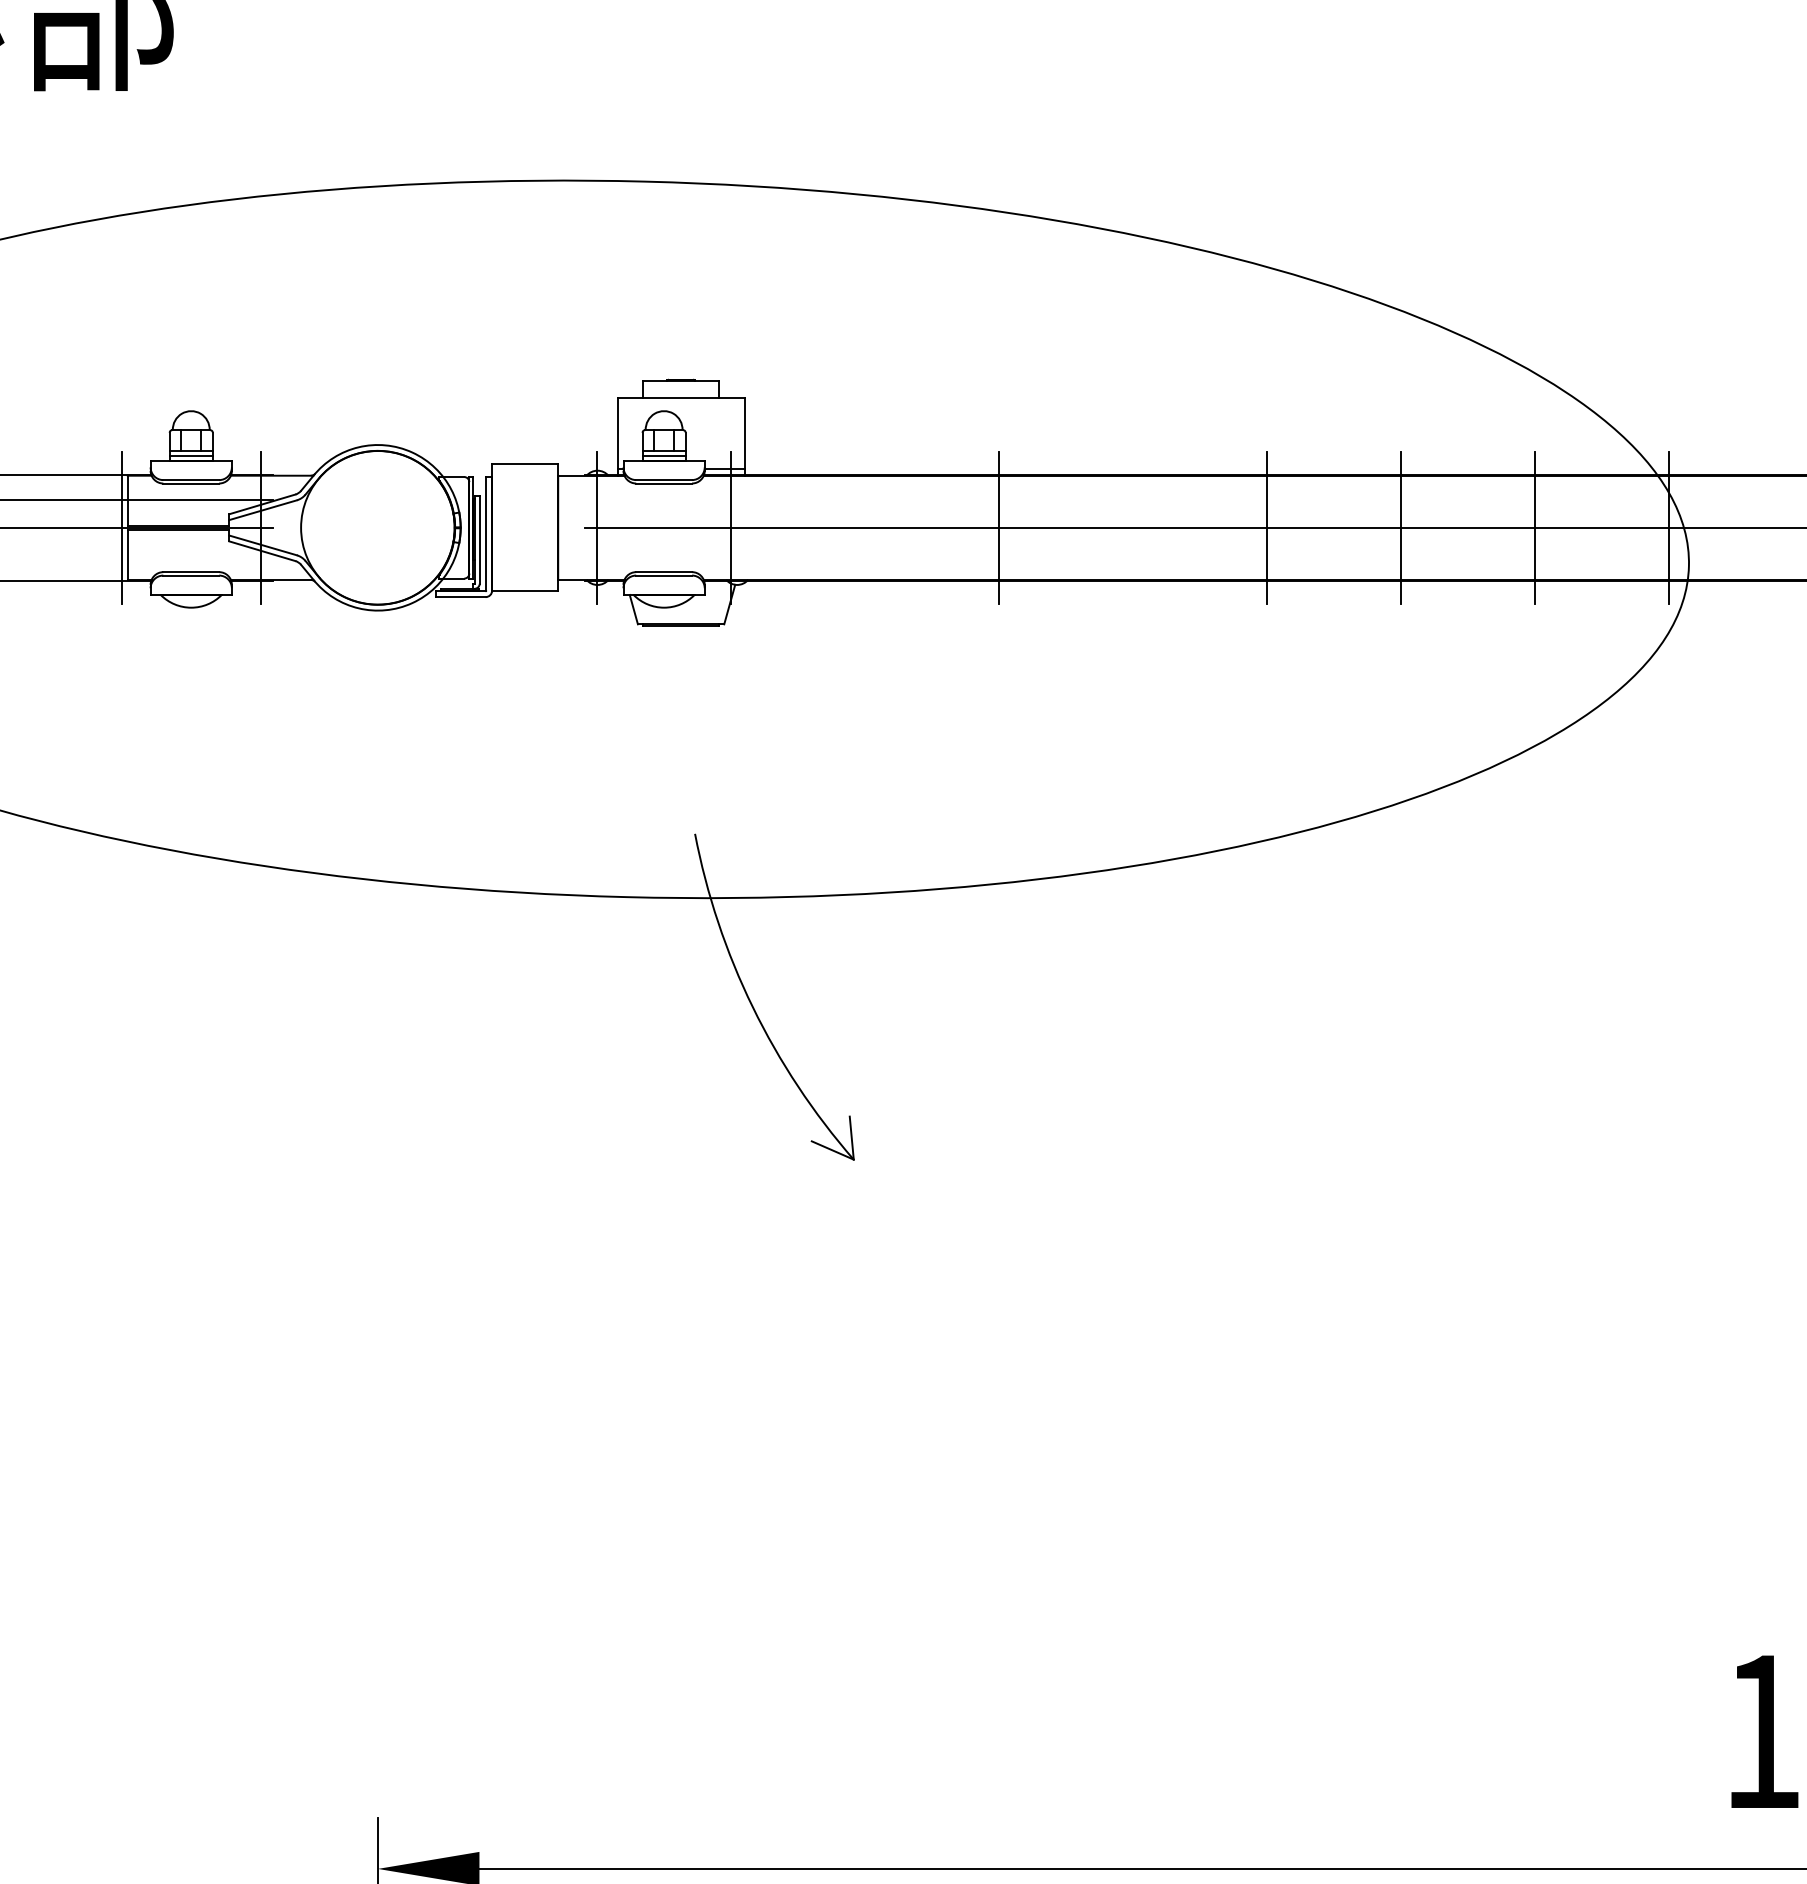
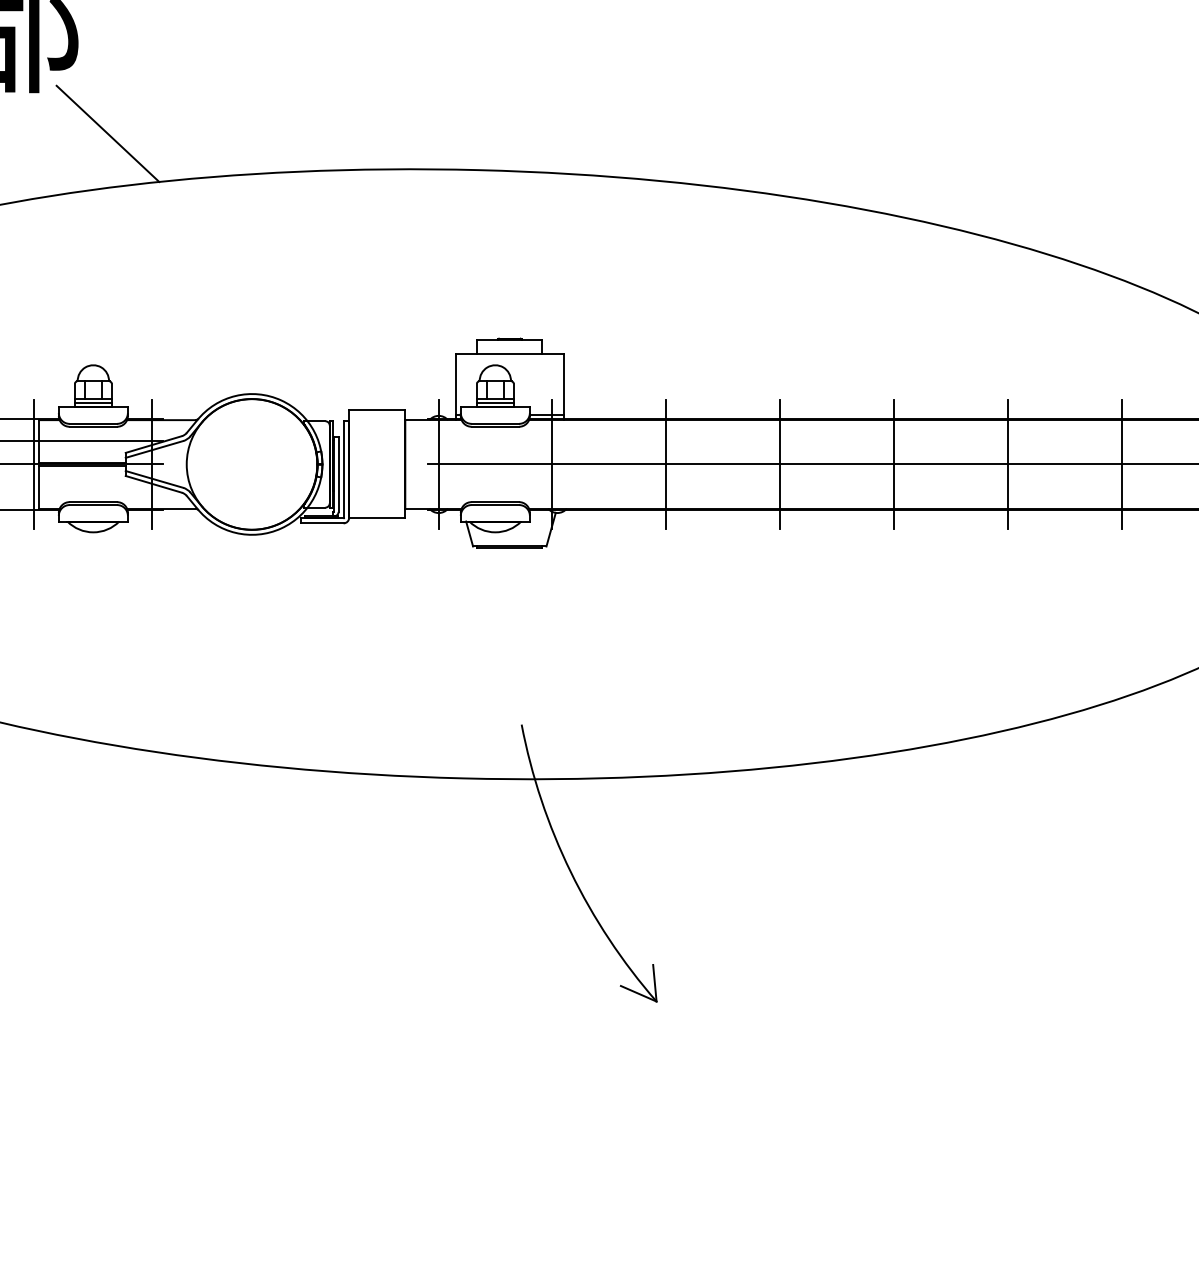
line: (208, 138) -> (108, 133), added
line: (865, 527) -> (666, 464), added
line: (1133, 527) -> (894, 464), added

